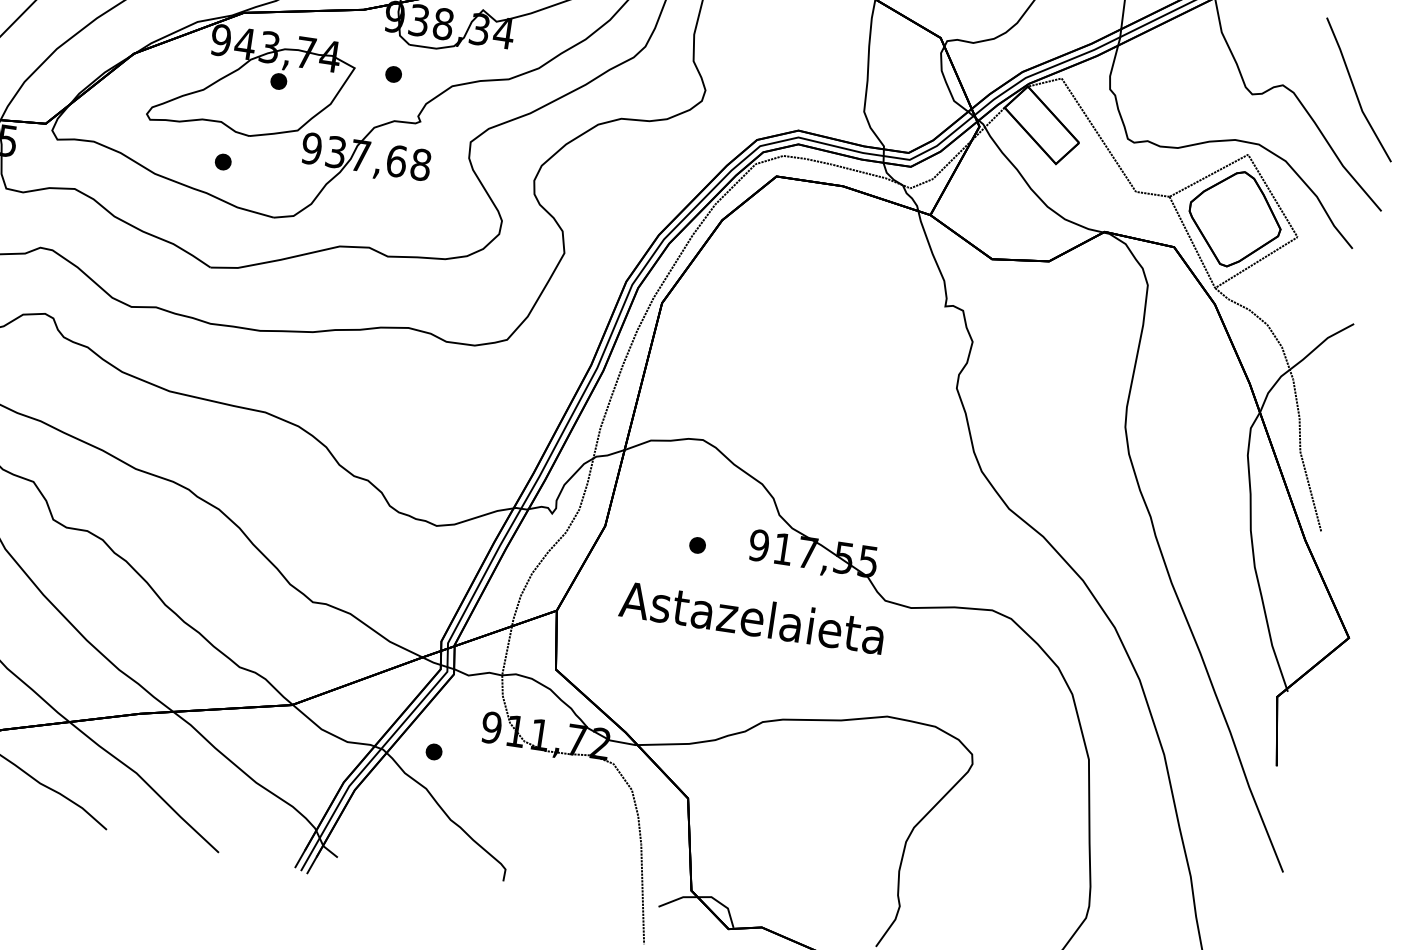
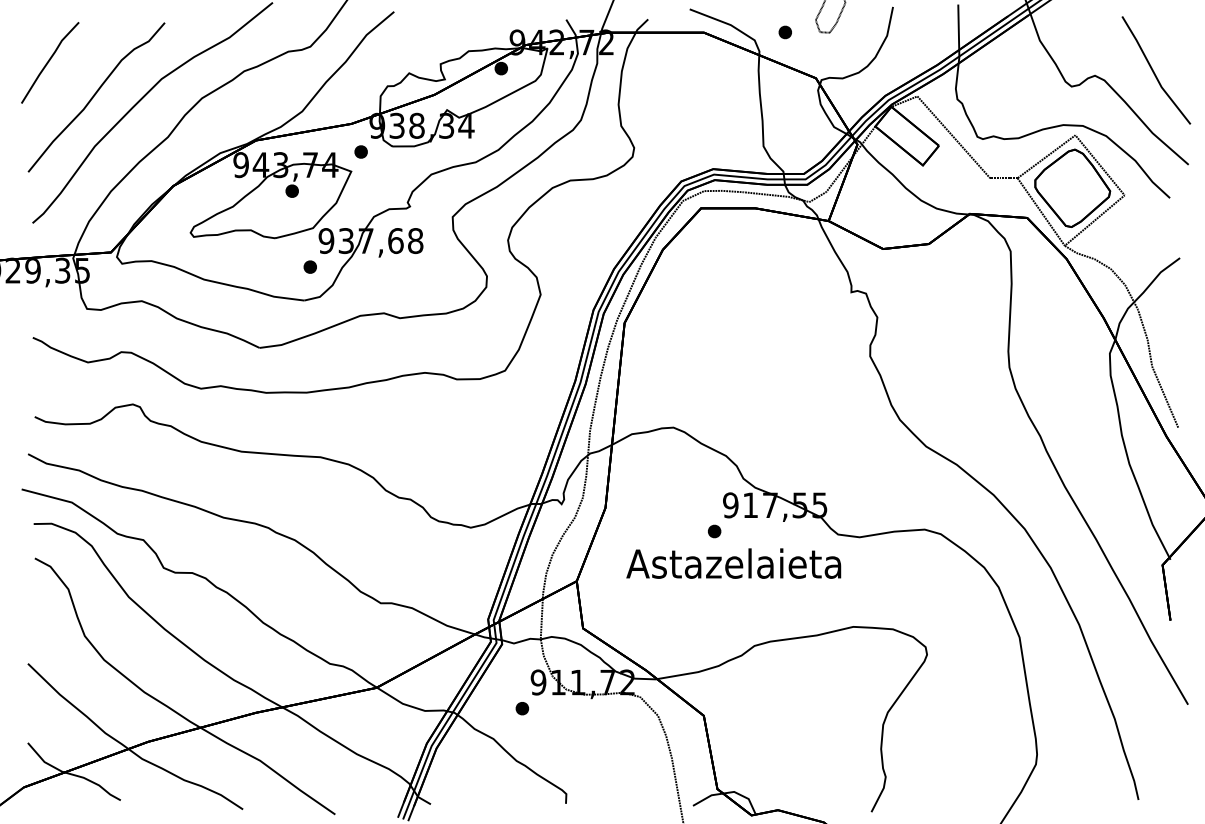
part: (392, 73) -> (360, 151), moved
part: (222, 161) -> (309, 266), moved
part: (697, 545) -> (714, 531), moved
part: (434, 751) -> (522, 708), moved

